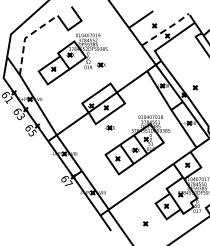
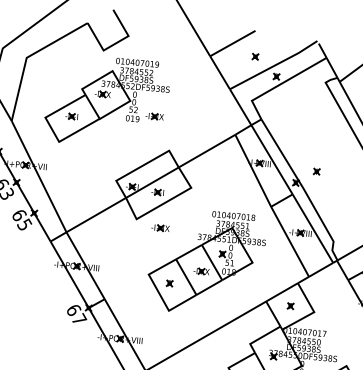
line: (166, 29) -> (275, 65), dashed -> solid
line: (25, 37) -> (27, 56), dashed -> solid

